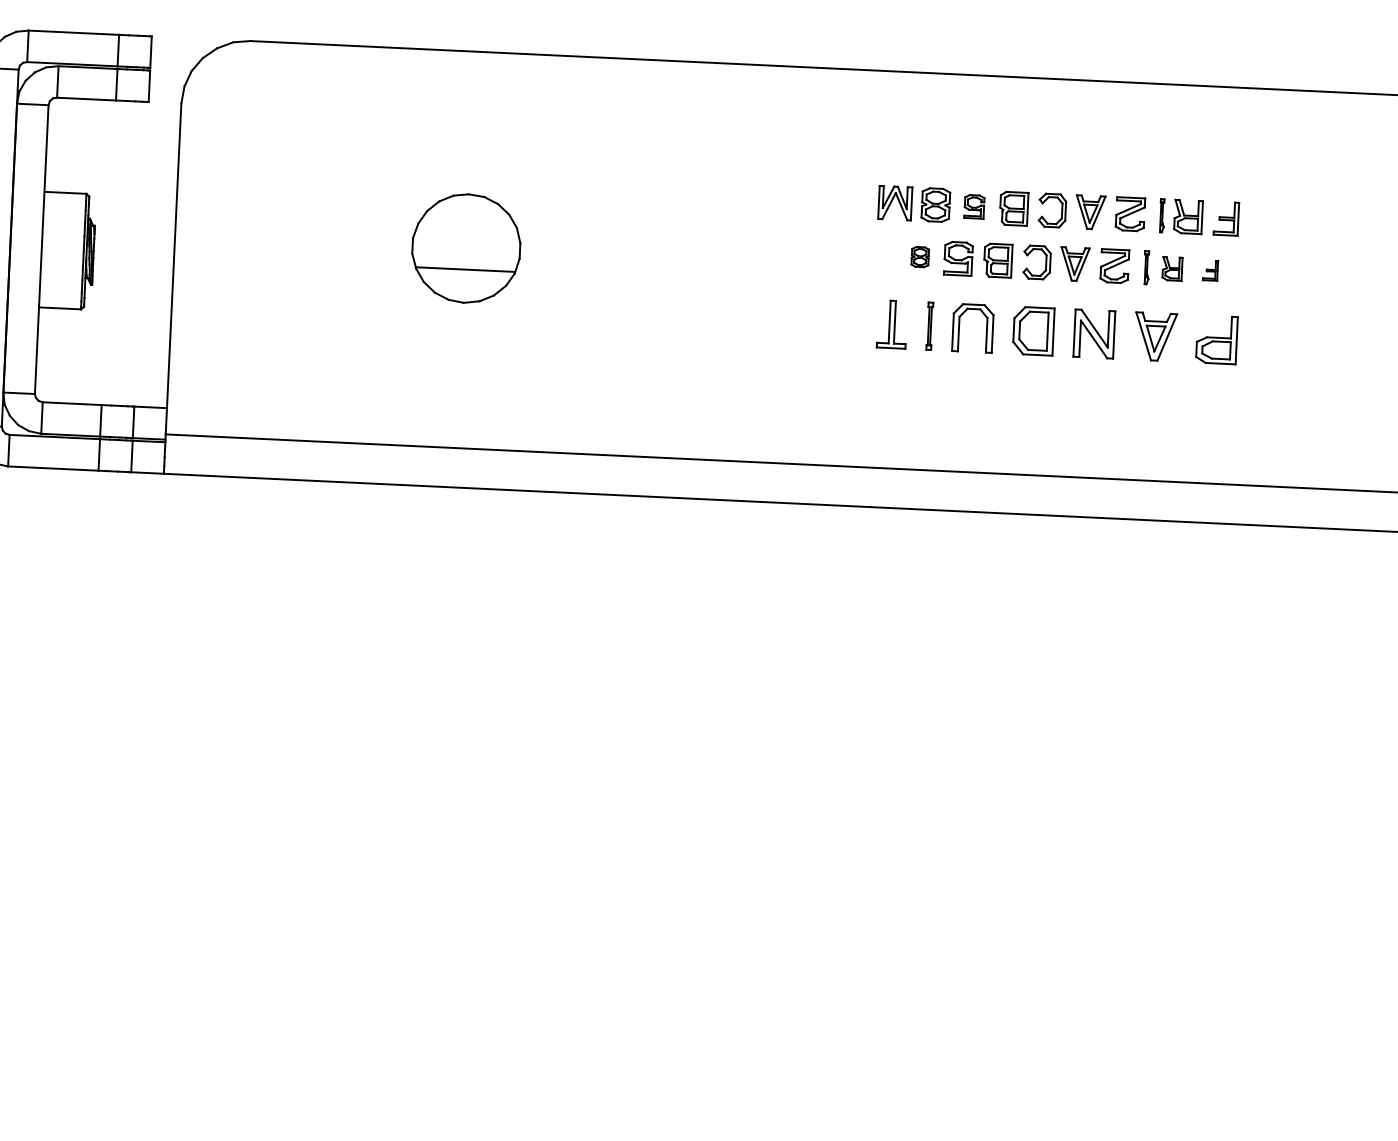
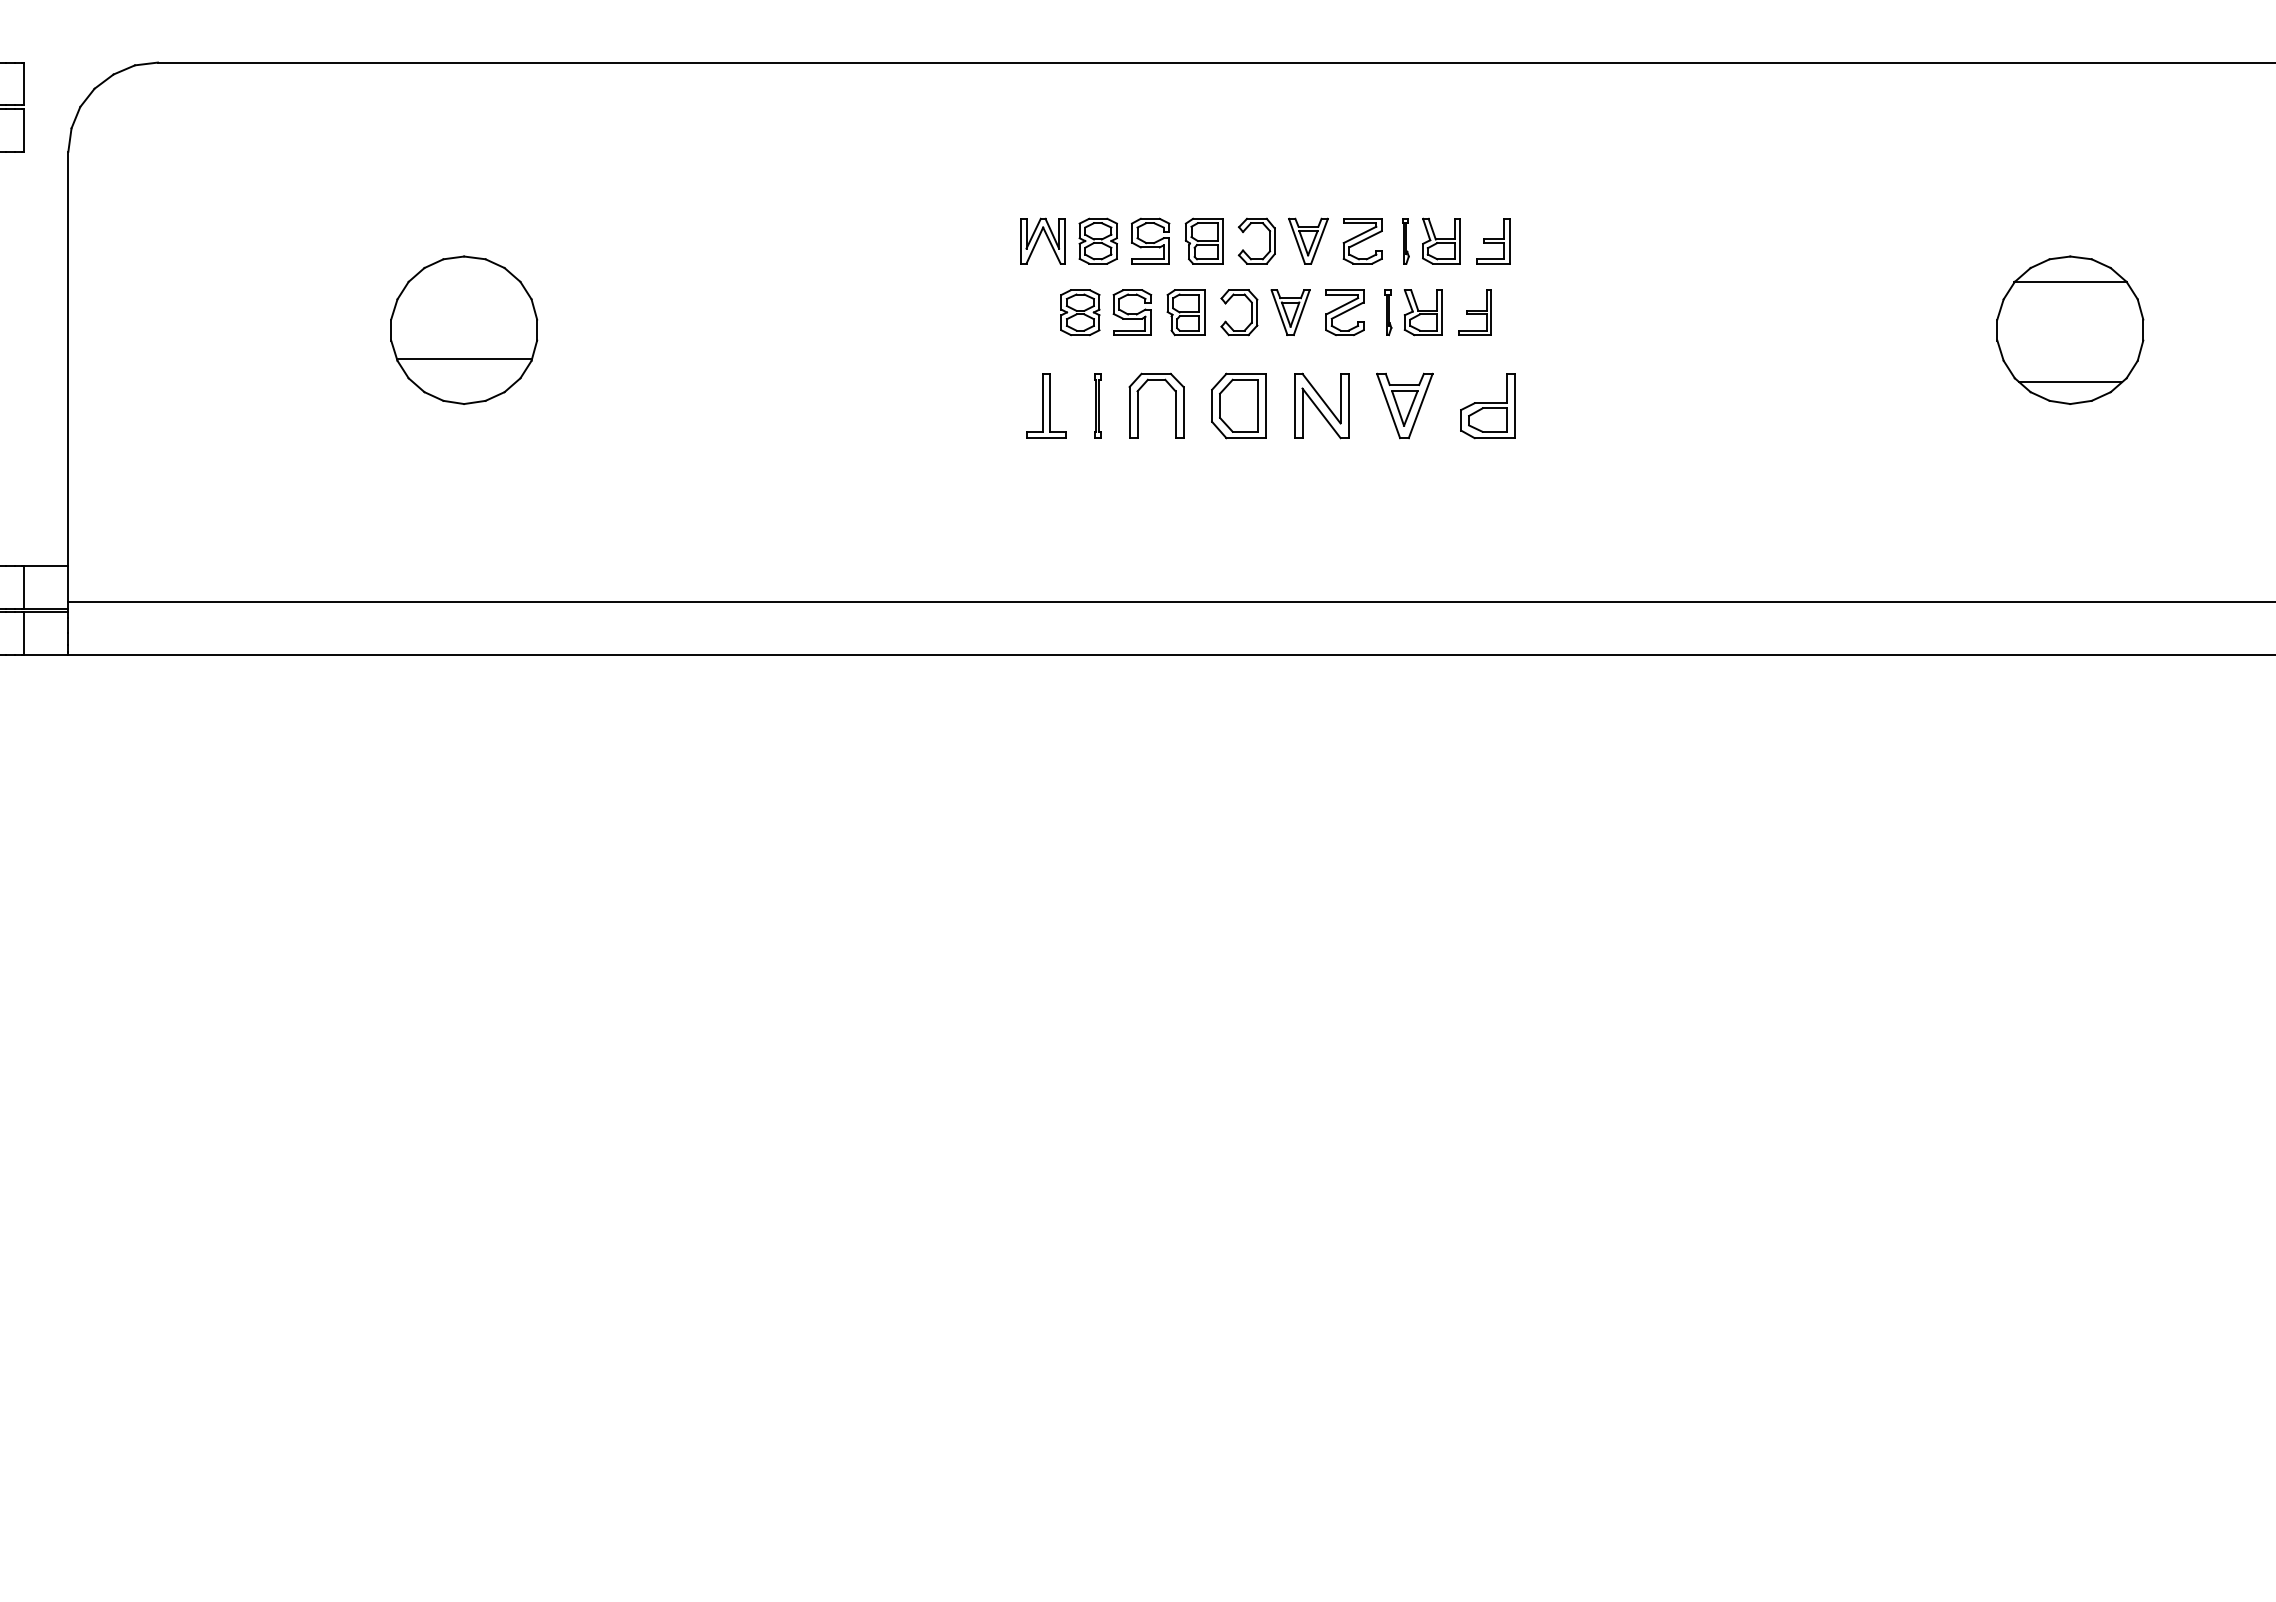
part: (974, 206) -> (1150, 240), size x1.43
part: (920, 256) -> (1080, 312), size x1.67
part: (1171, 268) -> (1422, 312), size x1.43
part: (1210, 270) -> (1474, 312), size x1.67

